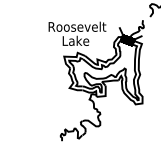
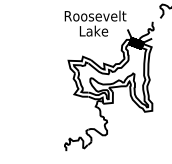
text: (77, 33) -> (95, 23), moved

